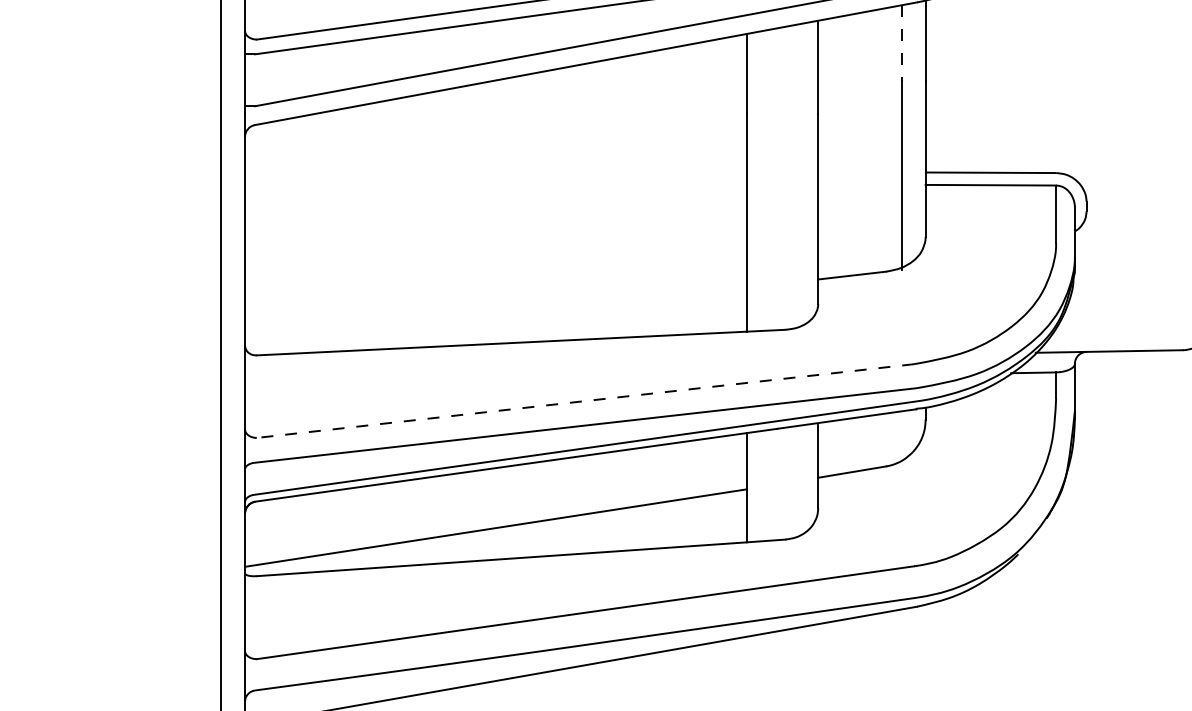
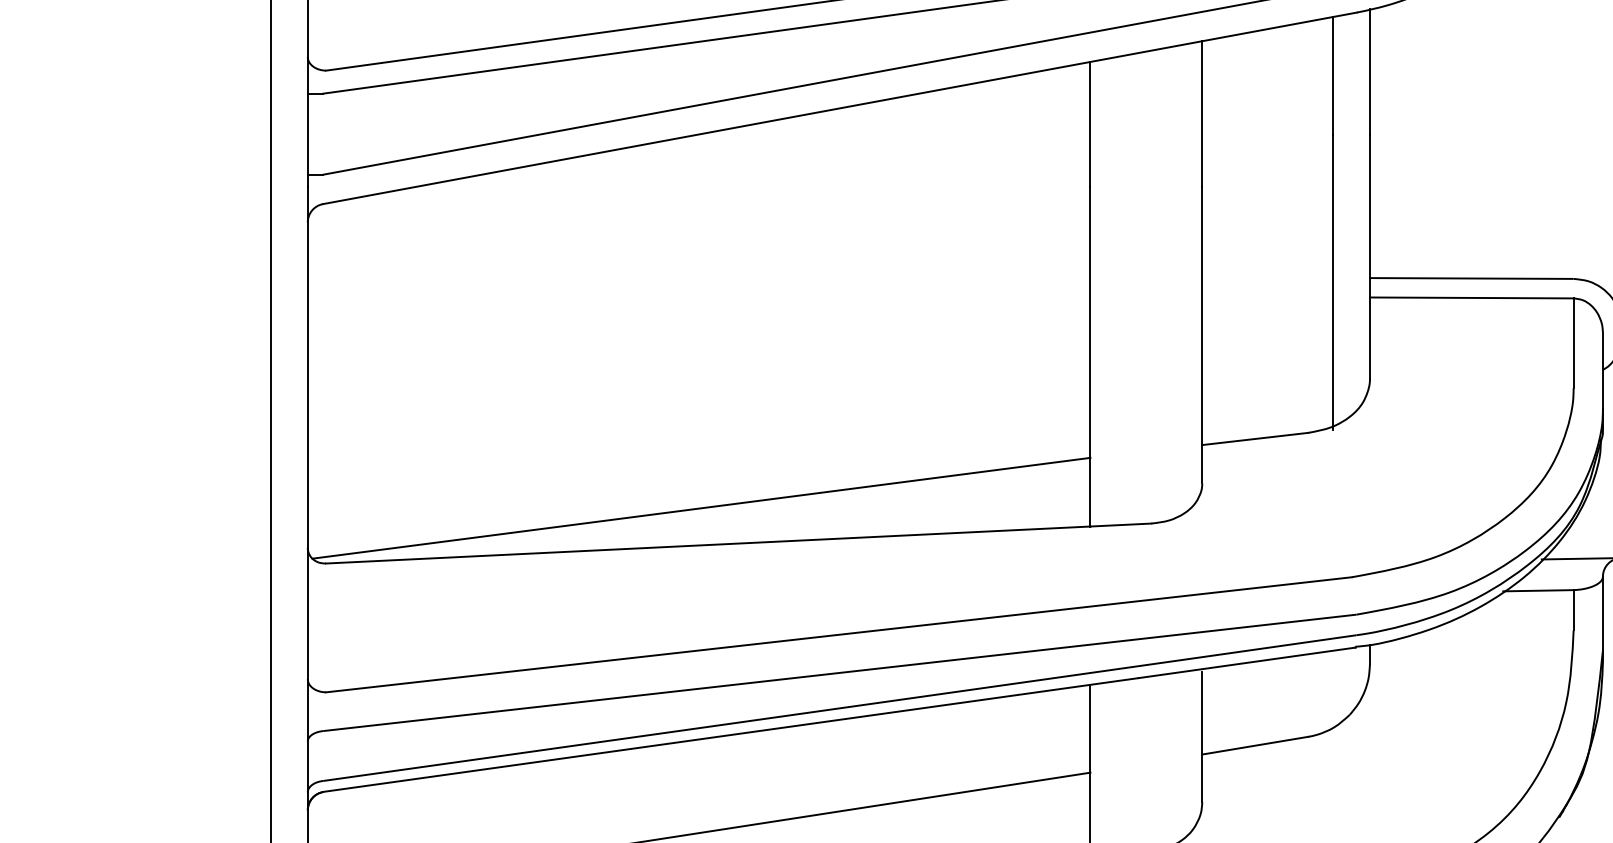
line: (901, 43) -> (1332, 76), dashed -> solid
line: (497, 319) -> (701, 507), added
line: (585, 401) -> (839, 635), dashed -> solid

